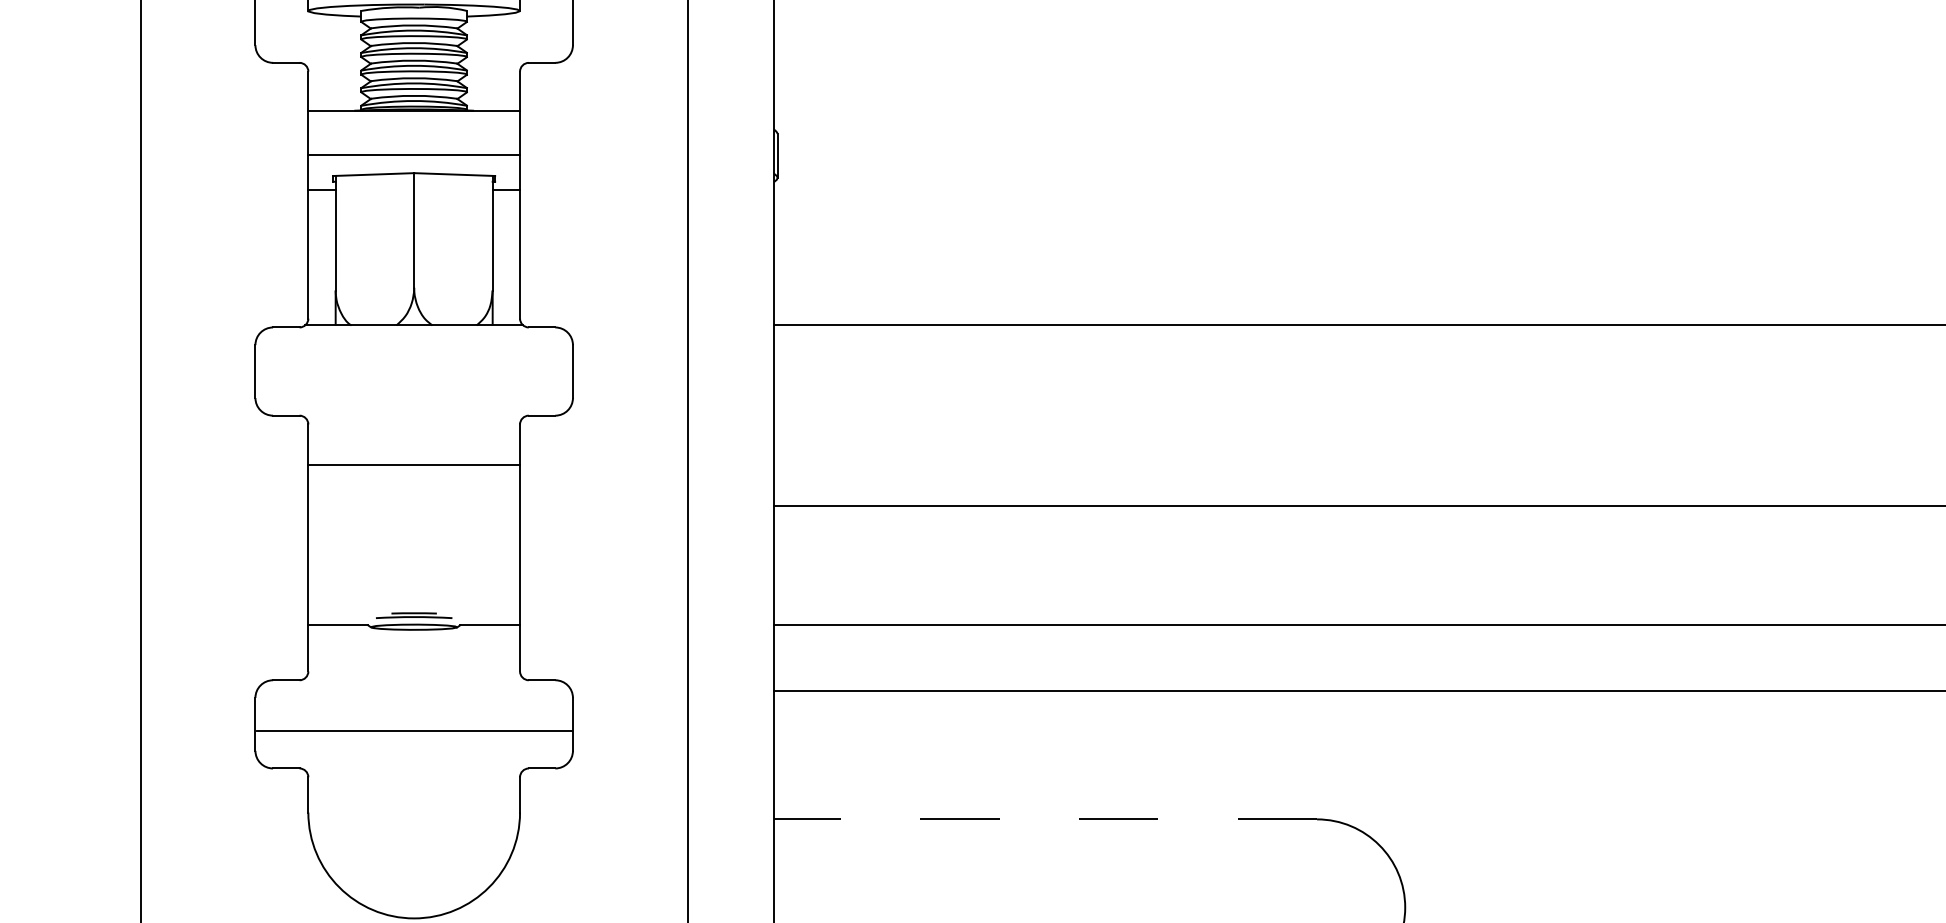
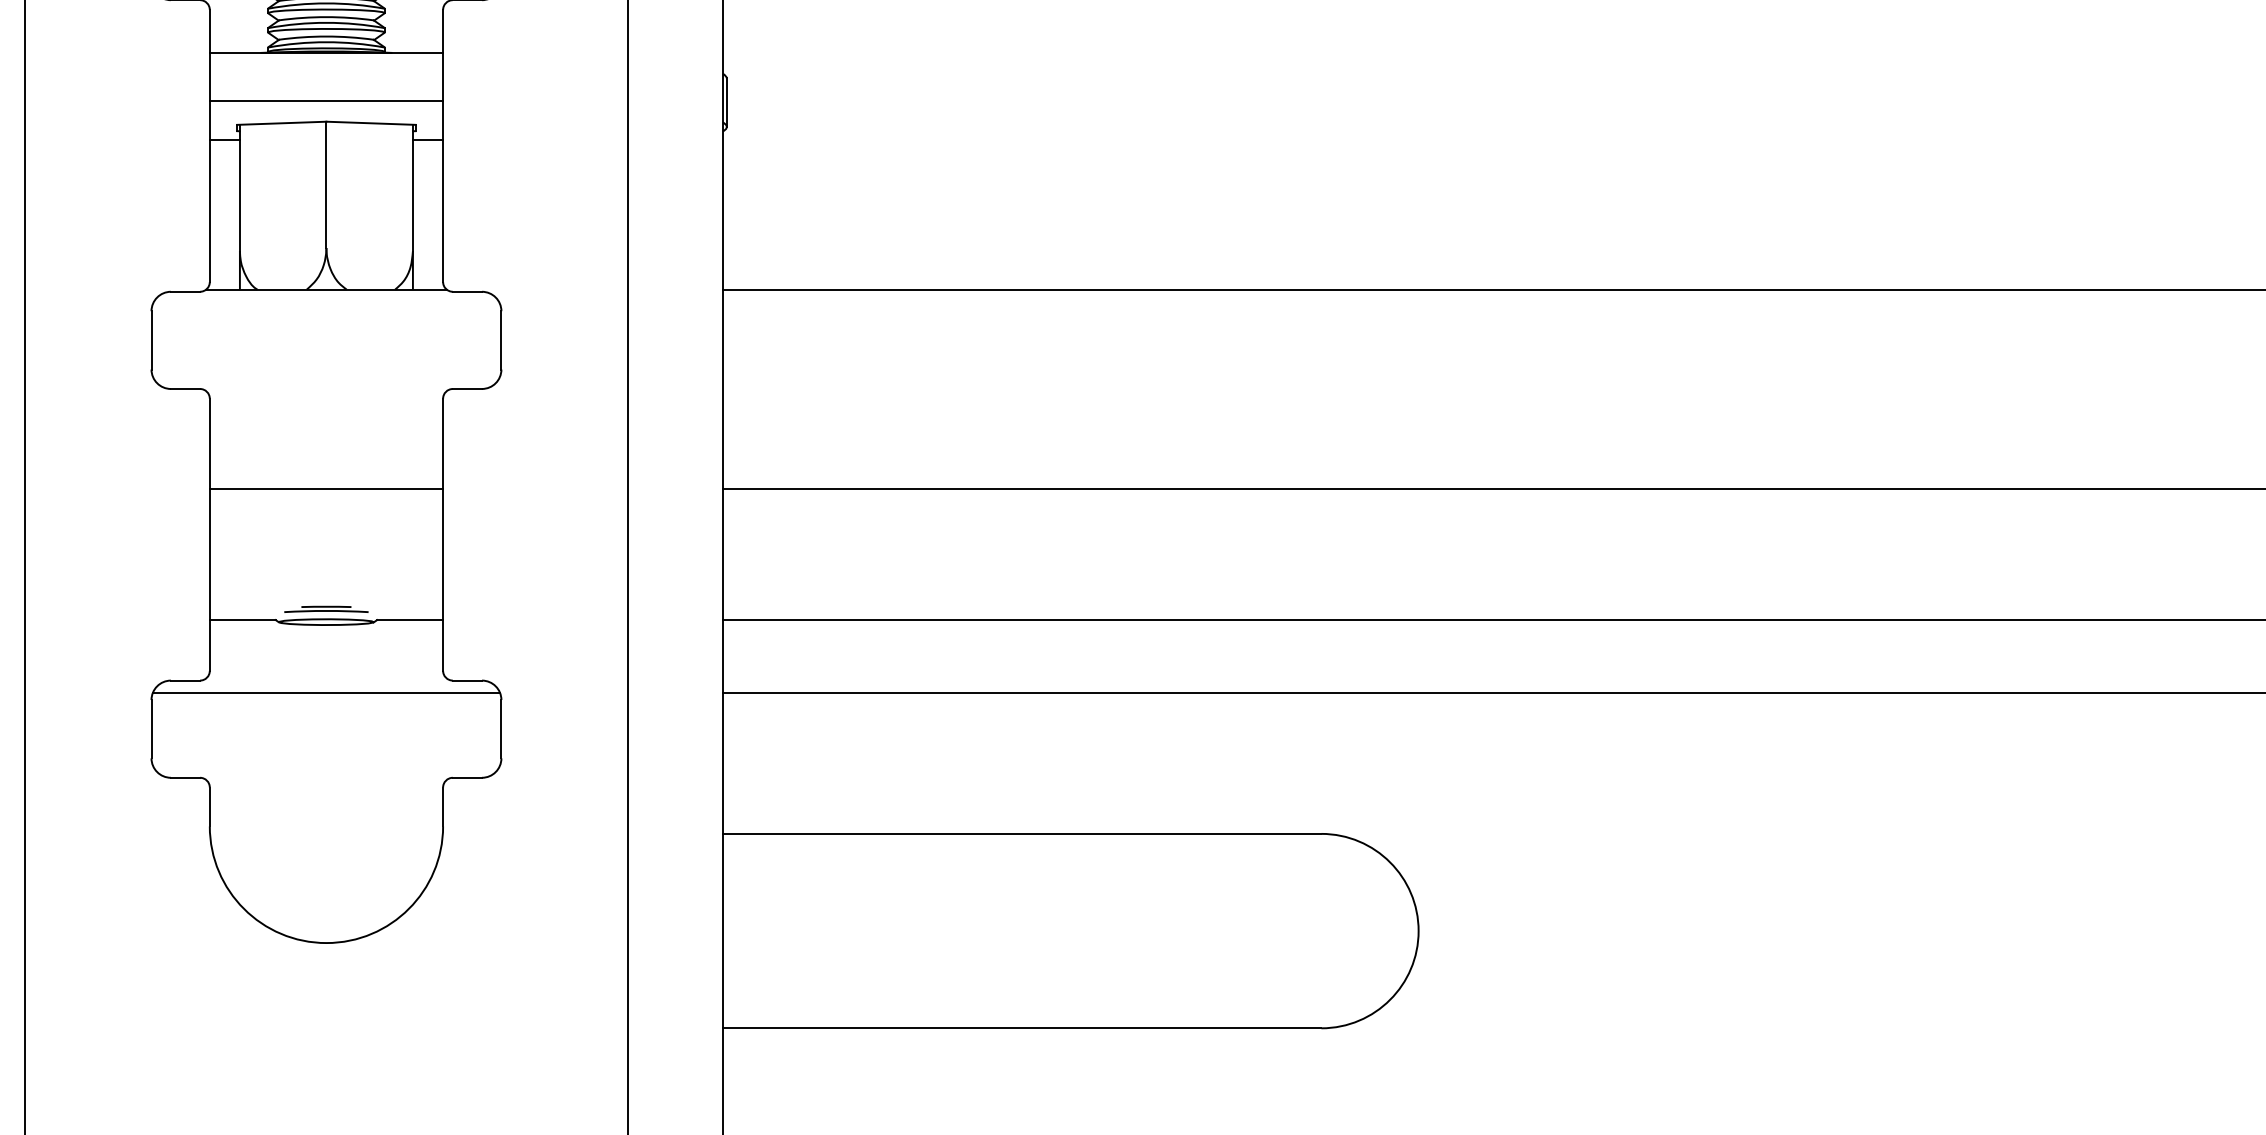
line: (414, 464) -> (326, 488), moved
line: (414, 730) -> (326, 692), moved
line: (1044, 819) -> (1021, 833), dashed -> solid

